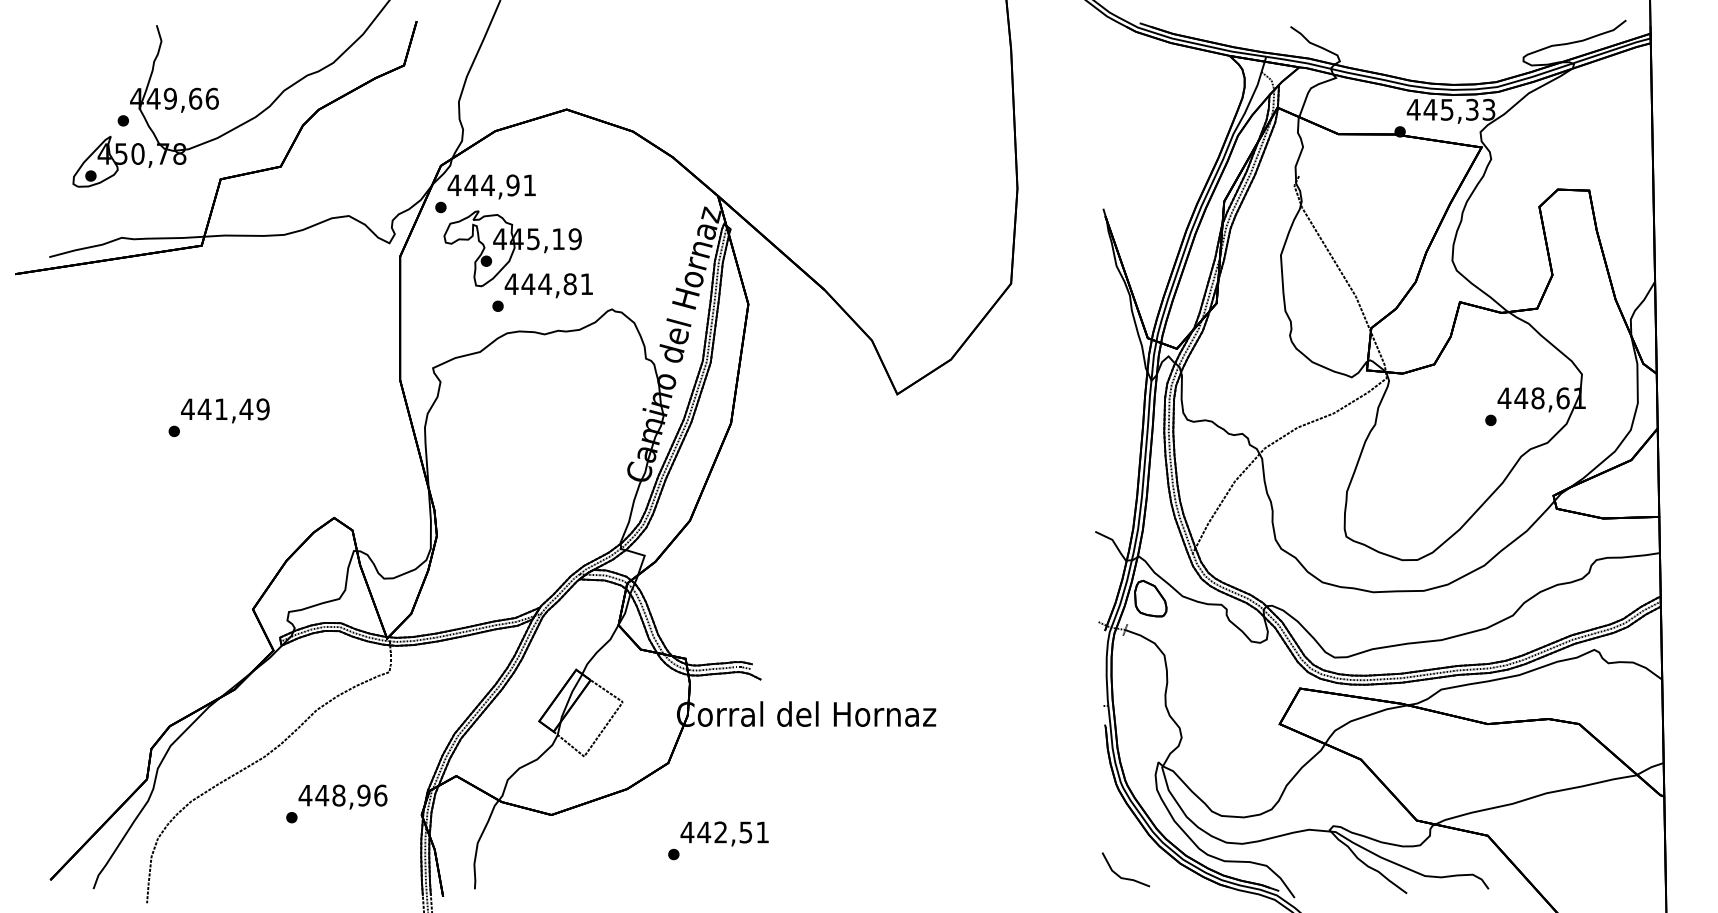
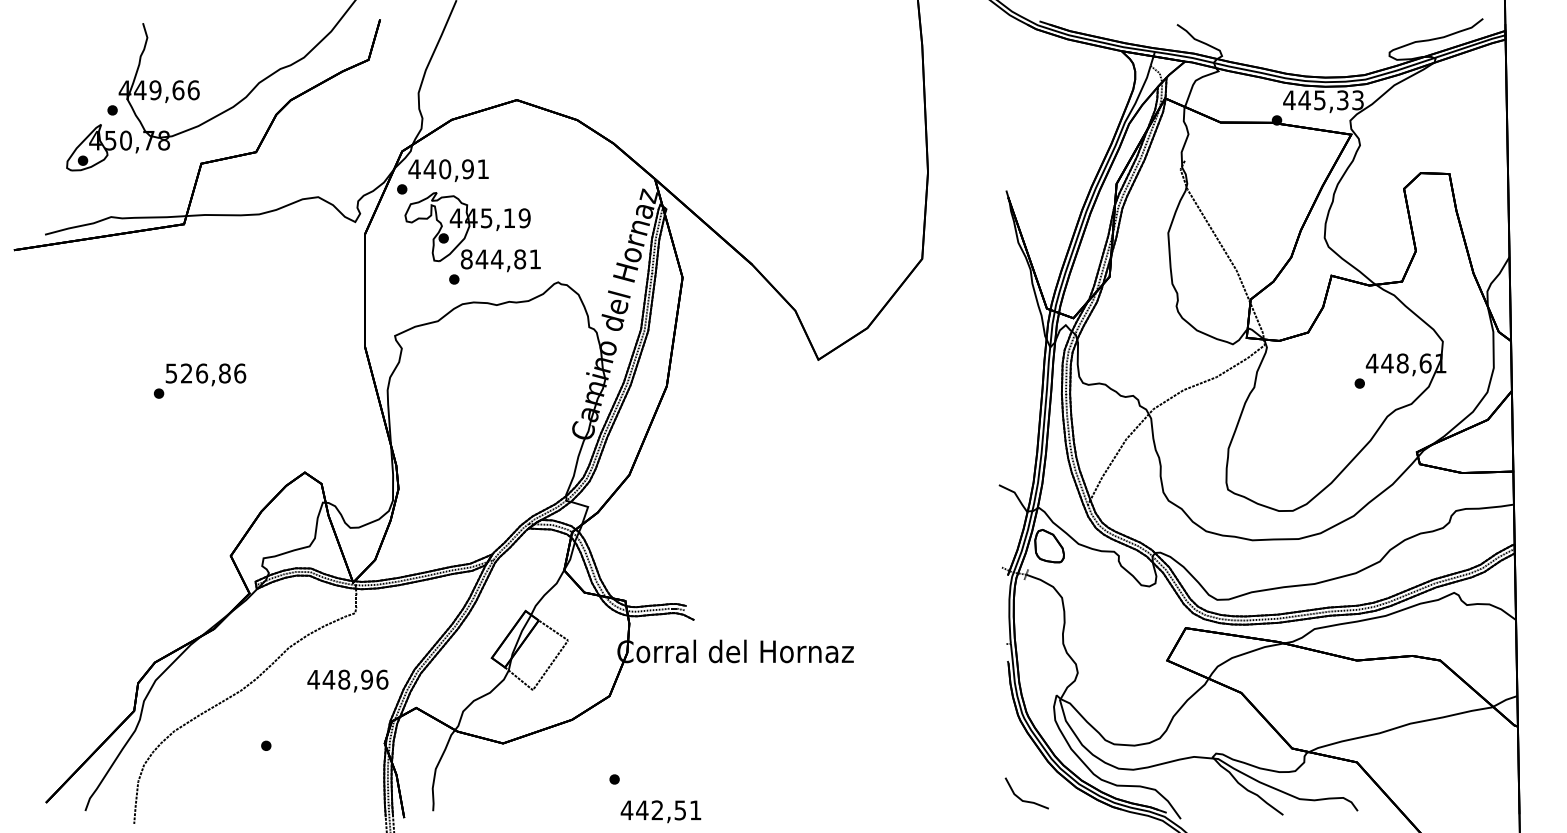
text: (487, 185) -> (444, 169), 444,91 -> 440,91
text: (511, 284) -> (466, 259), 444,81 -> 844,81
text: (225, 409) -> (205, 373), 441,49 -> 526,86
text: (342, 796) -> (347, 680), moved
text: (724, 833) -> (660, 811), moved

